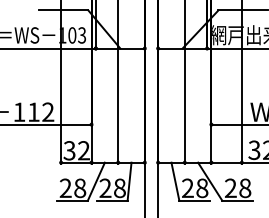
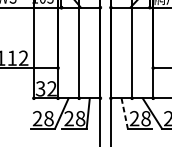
line: (175, 182) -> (124, 114), solid -> dashed

